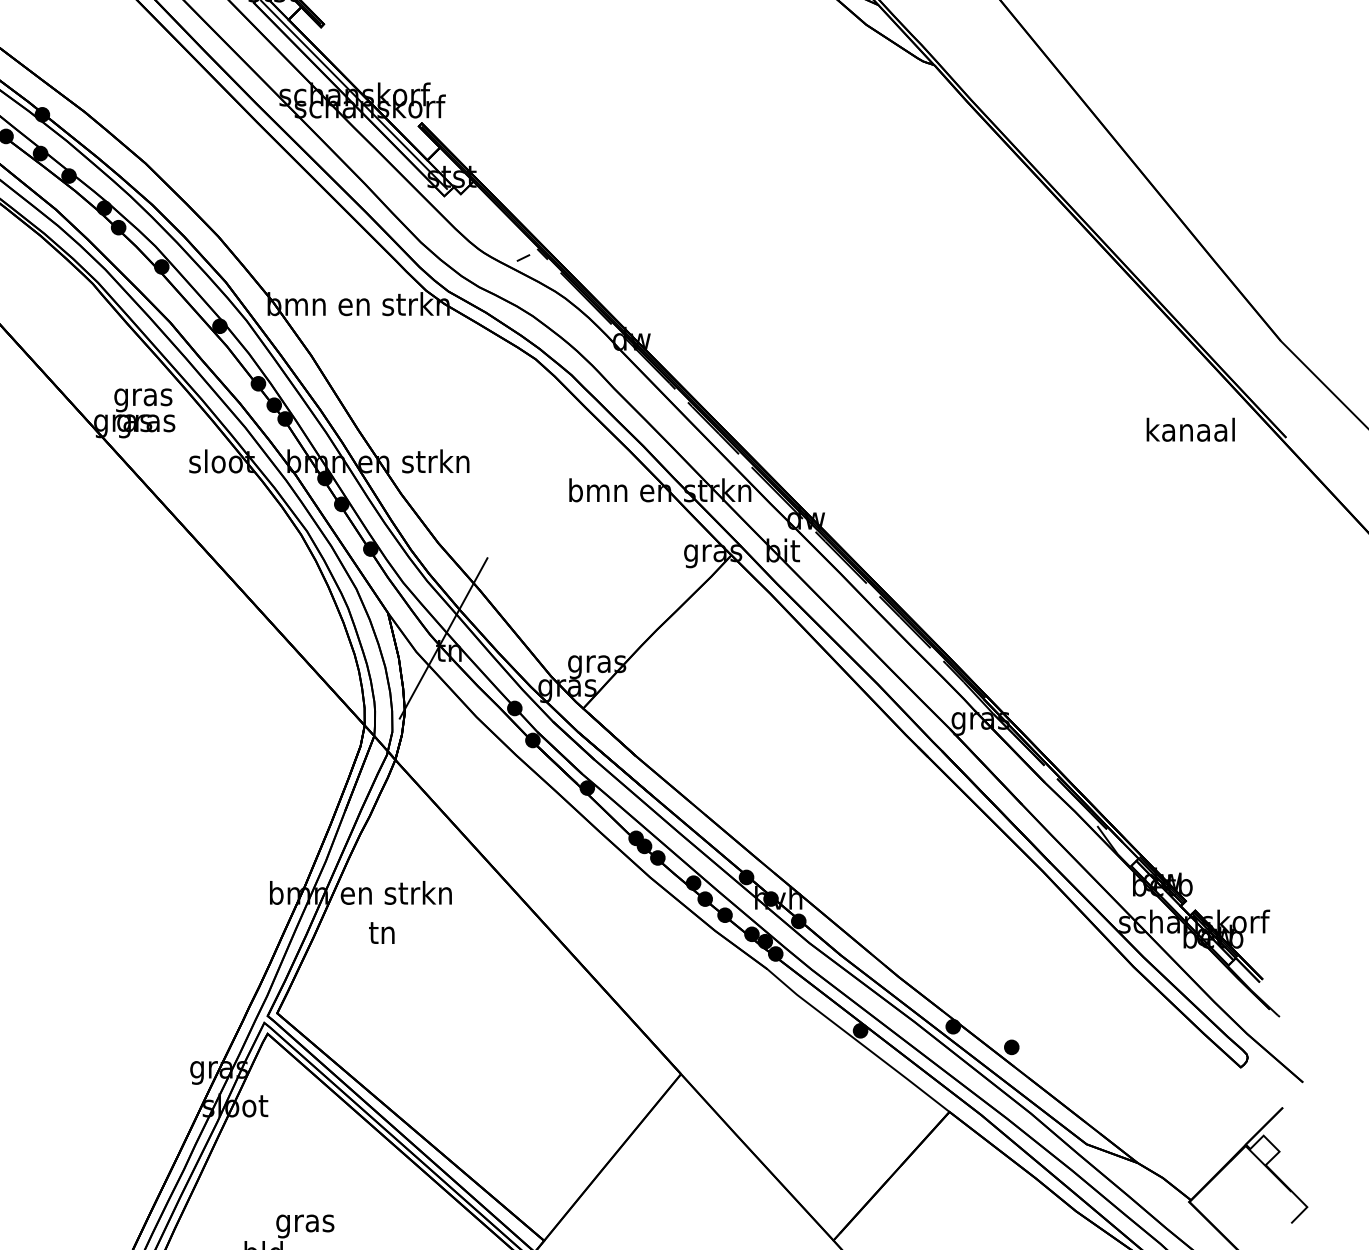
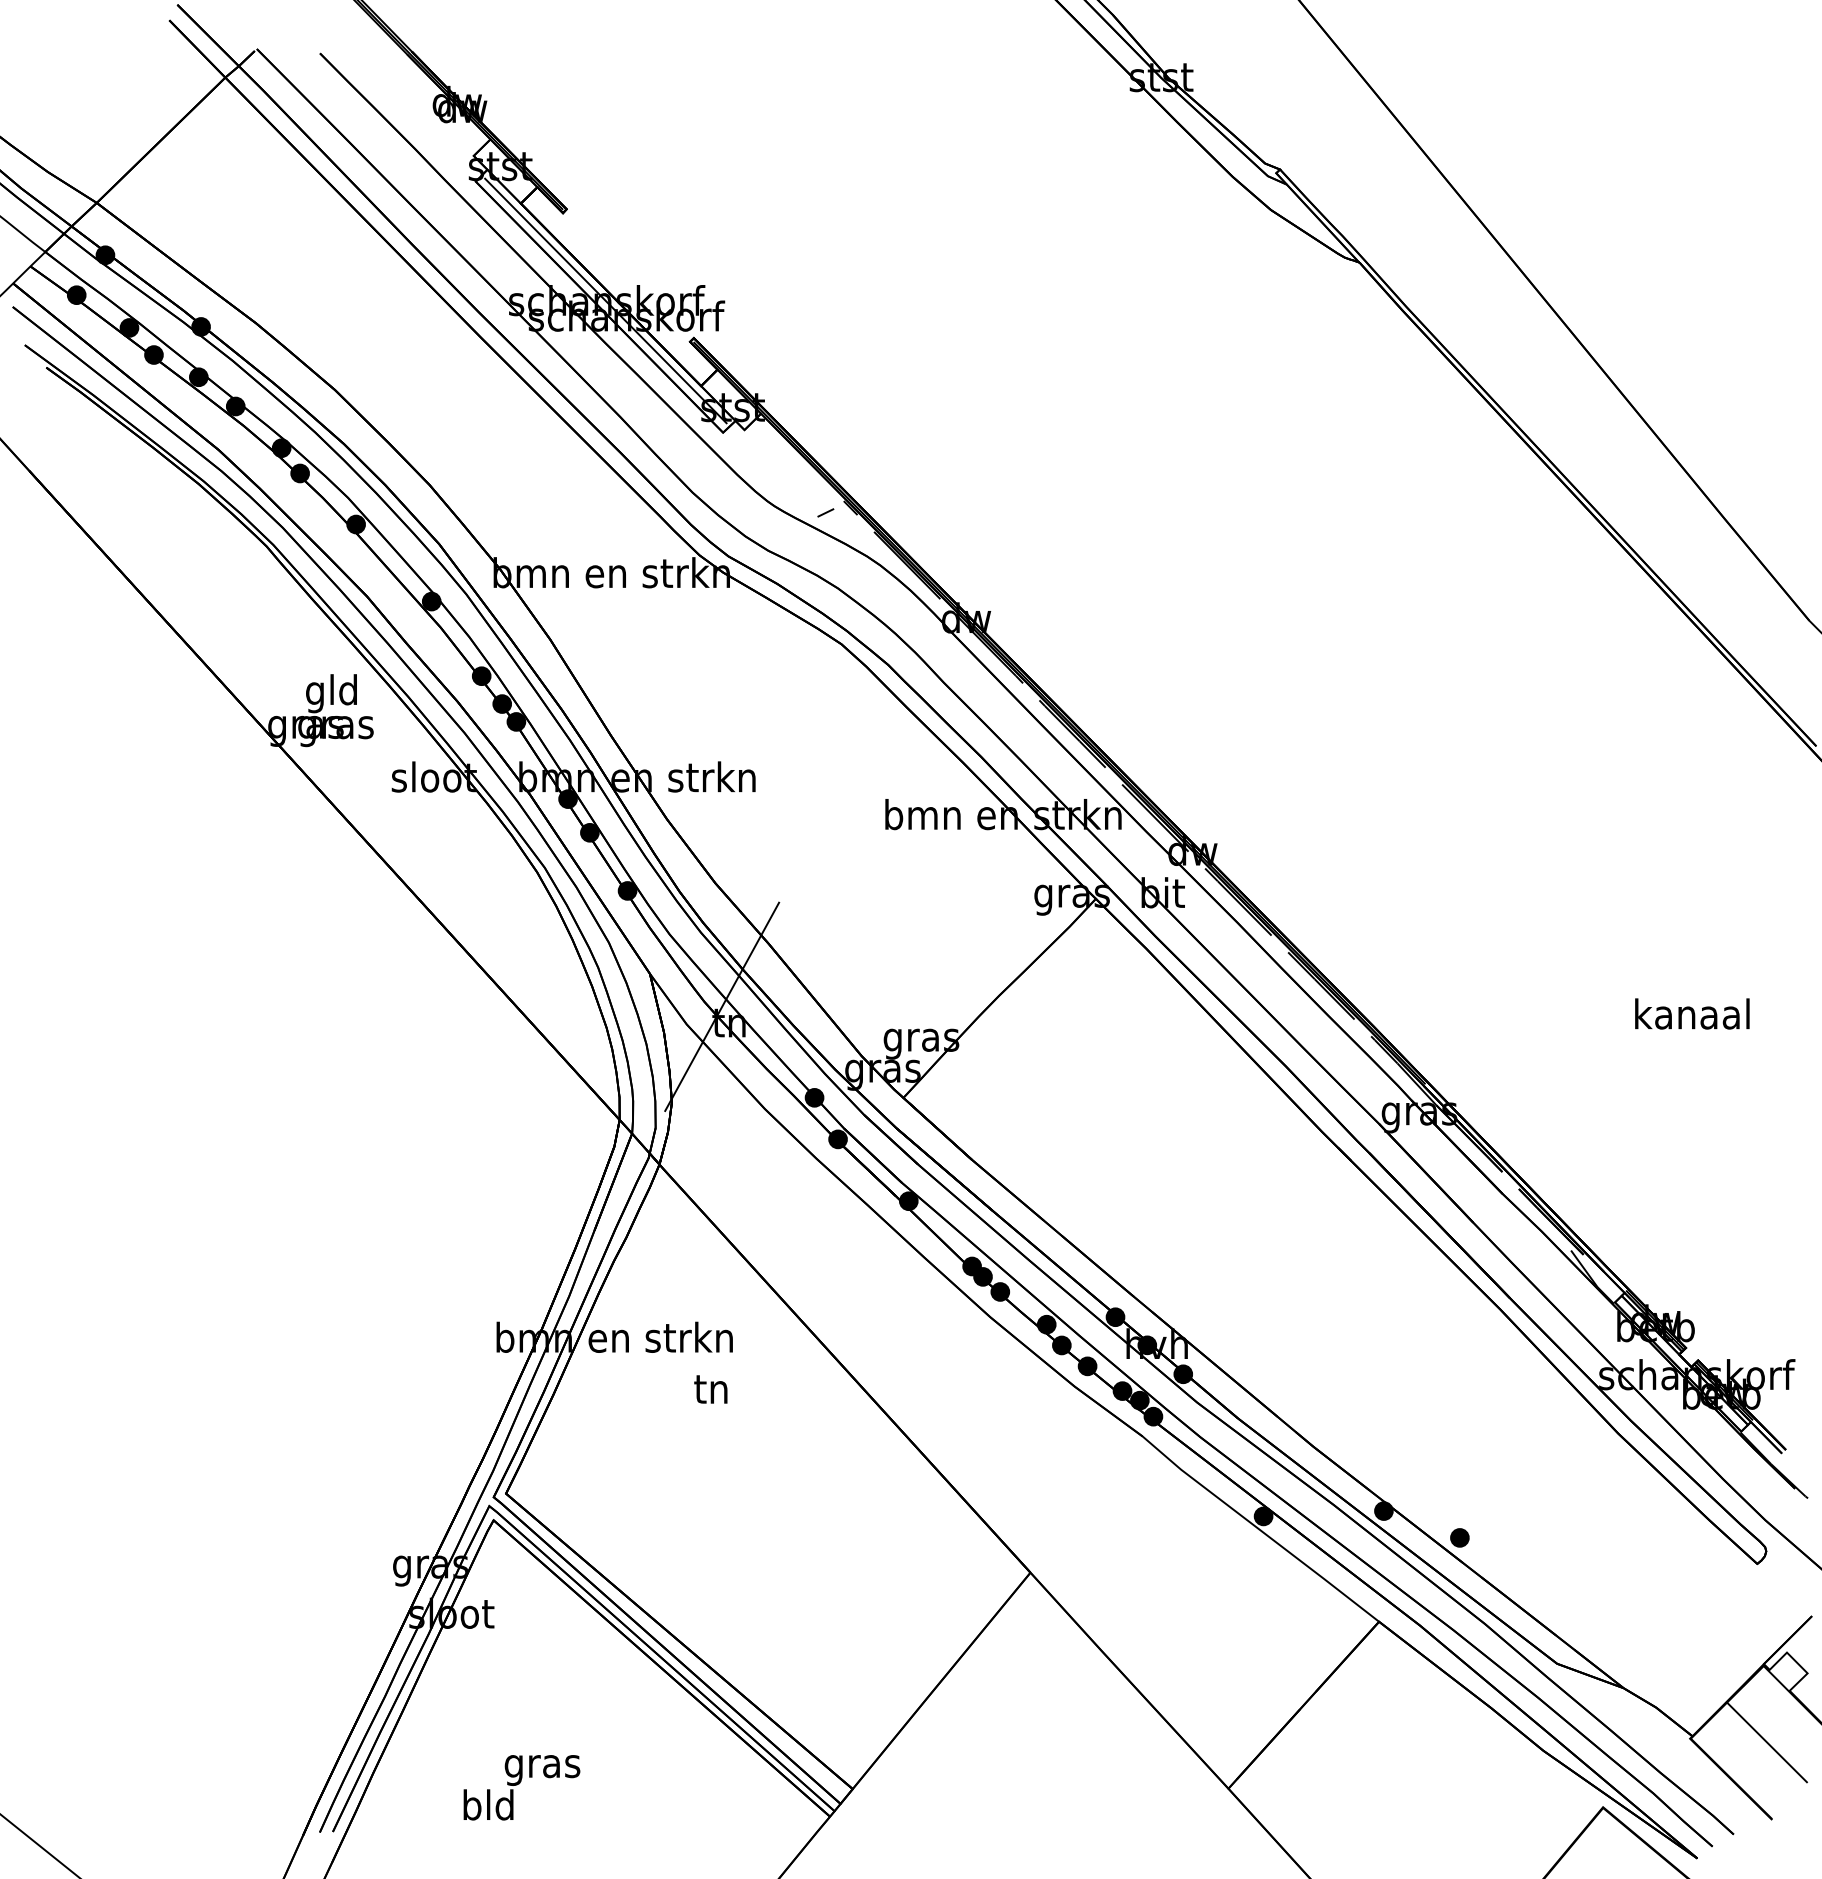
text: (142, 397) -> (331, 693), gras -> gld
text: (1190, 429) -> (1692, 1013), moved
text: (381, 933) -> (710, 1389), moved
line: (1247, 1204) -> (1766, 1742), added

